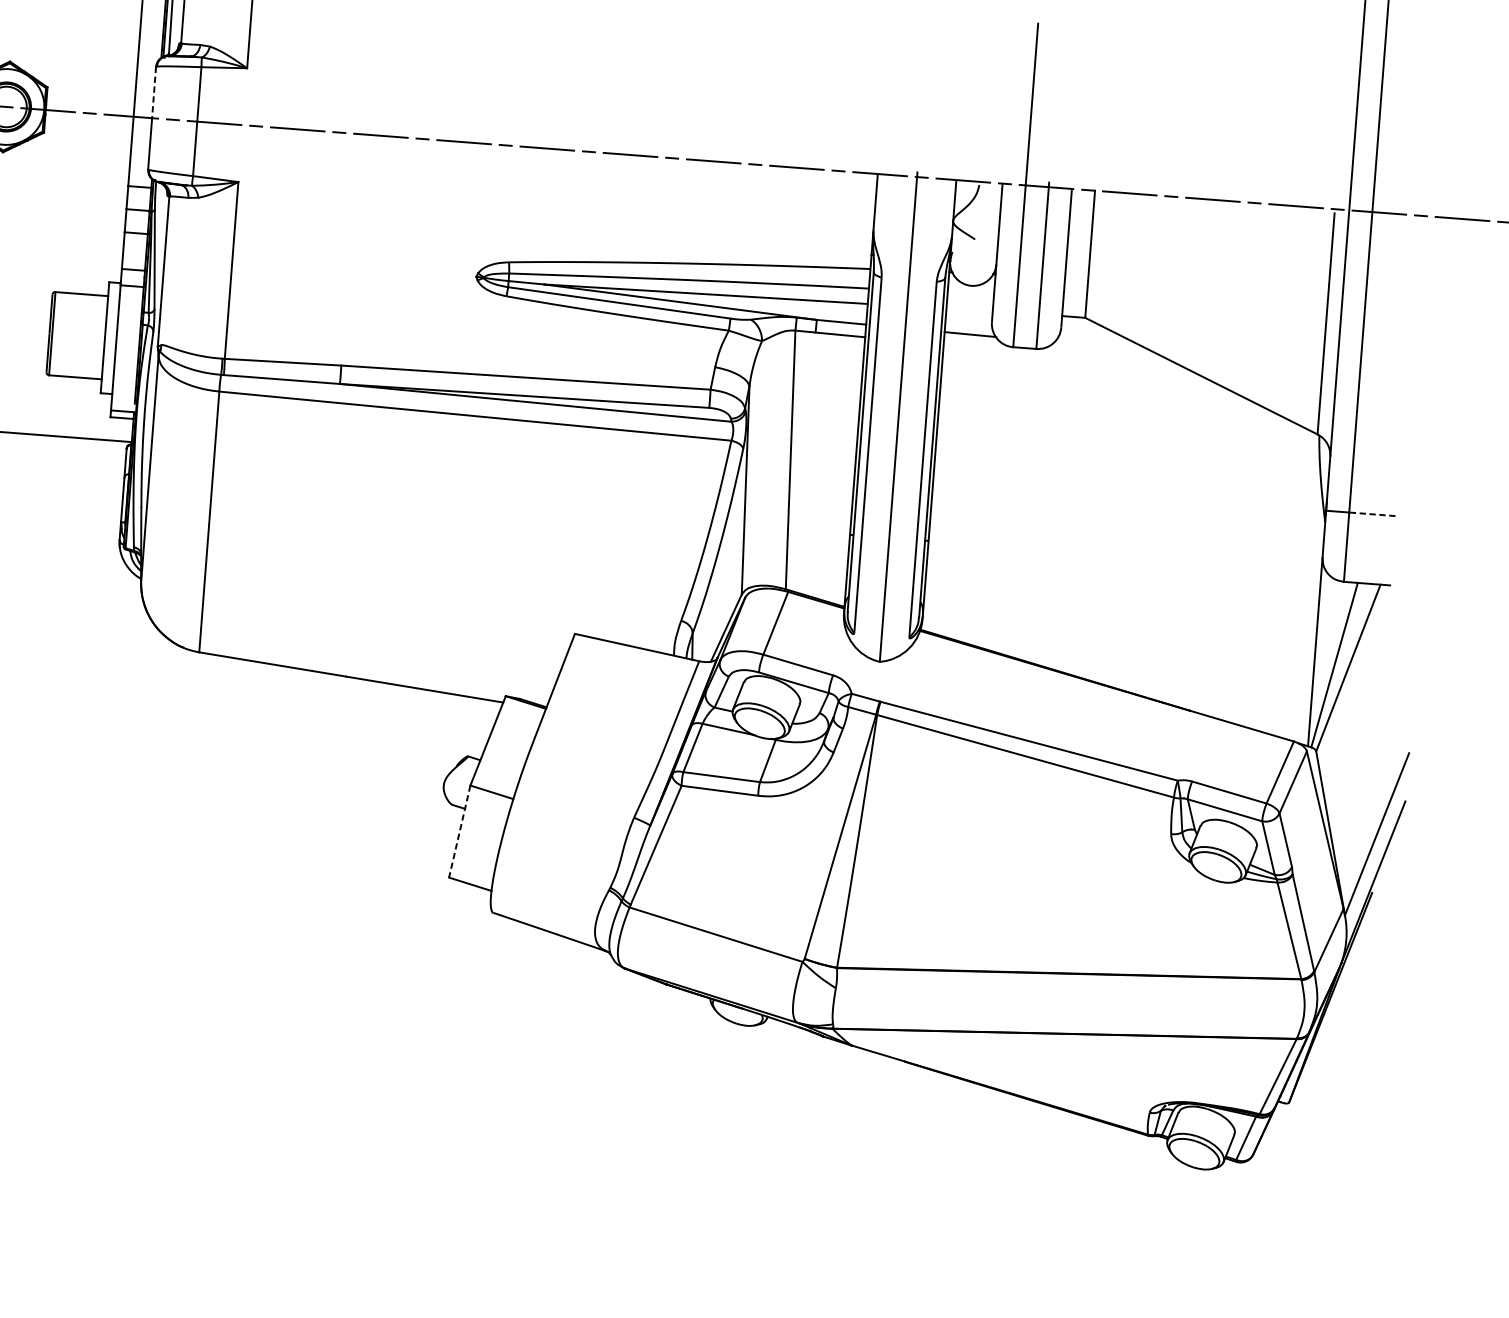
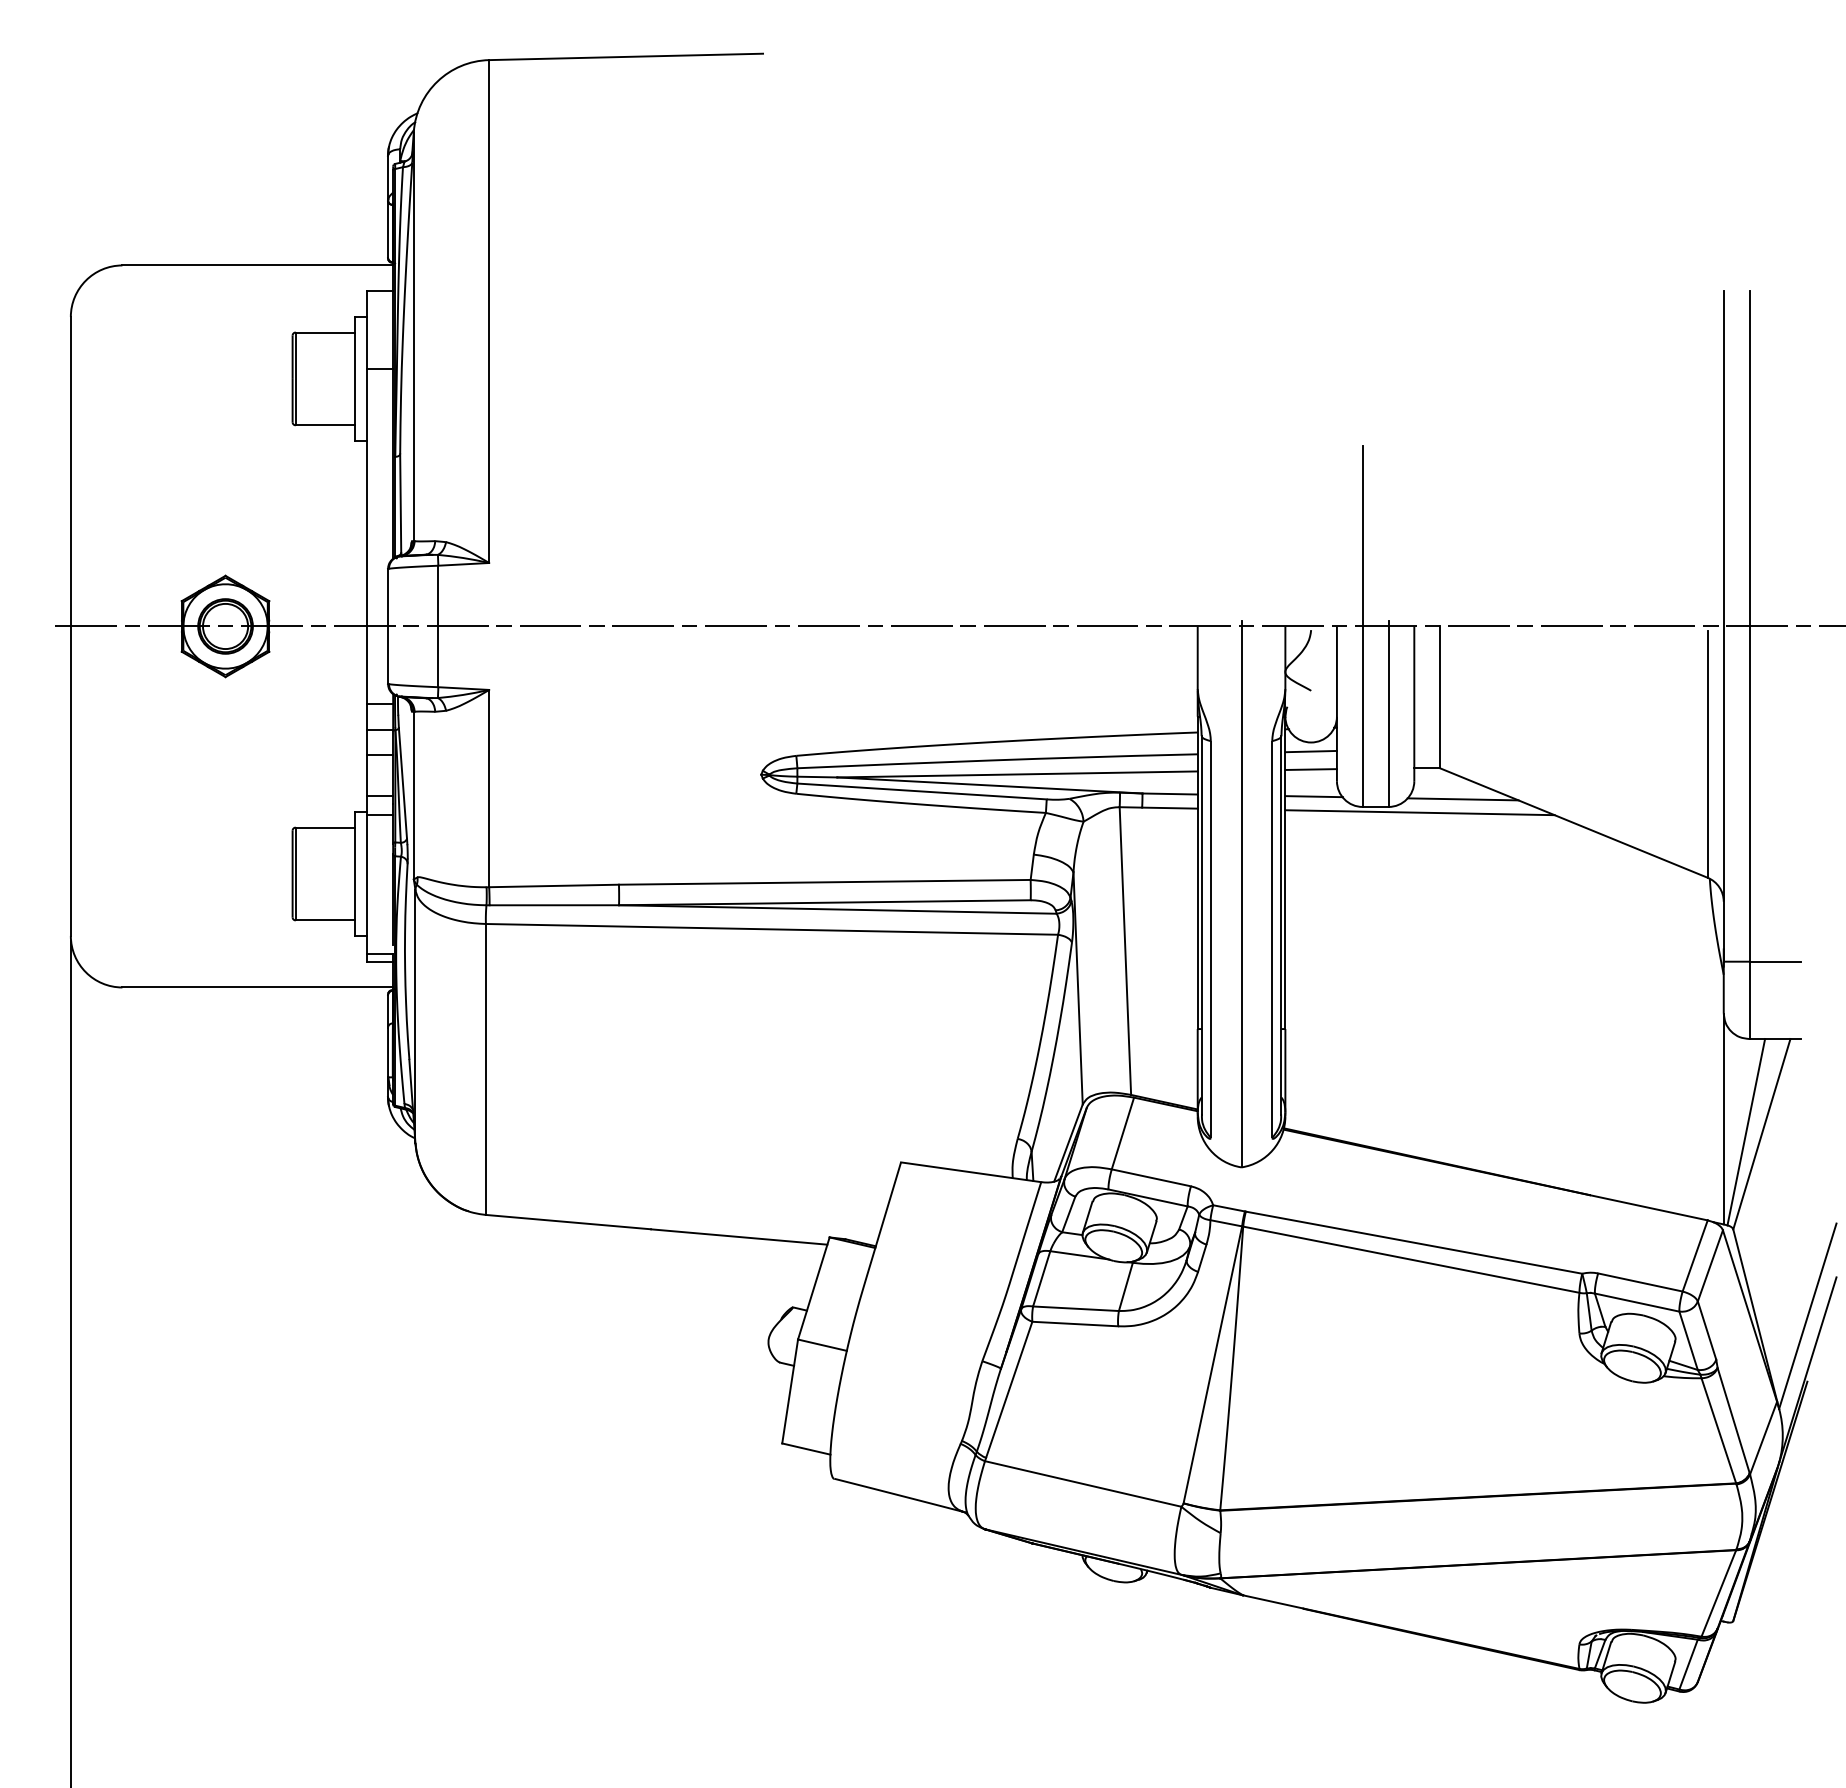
line: (154, 92) -> (388, 597), dashed -> solid
line: (970, 293) -> (1310, 751), added
line: (969, 309) -> (1310, 769), added
line: (1103, 347) -> (1462, 799), added
line: (1063, 356) -> (1419, 812), added
line: (1372, 514) -> (1775, 961), dashed -> solid
line: (460, 831) -> (790, 1391), dashed -> solid

